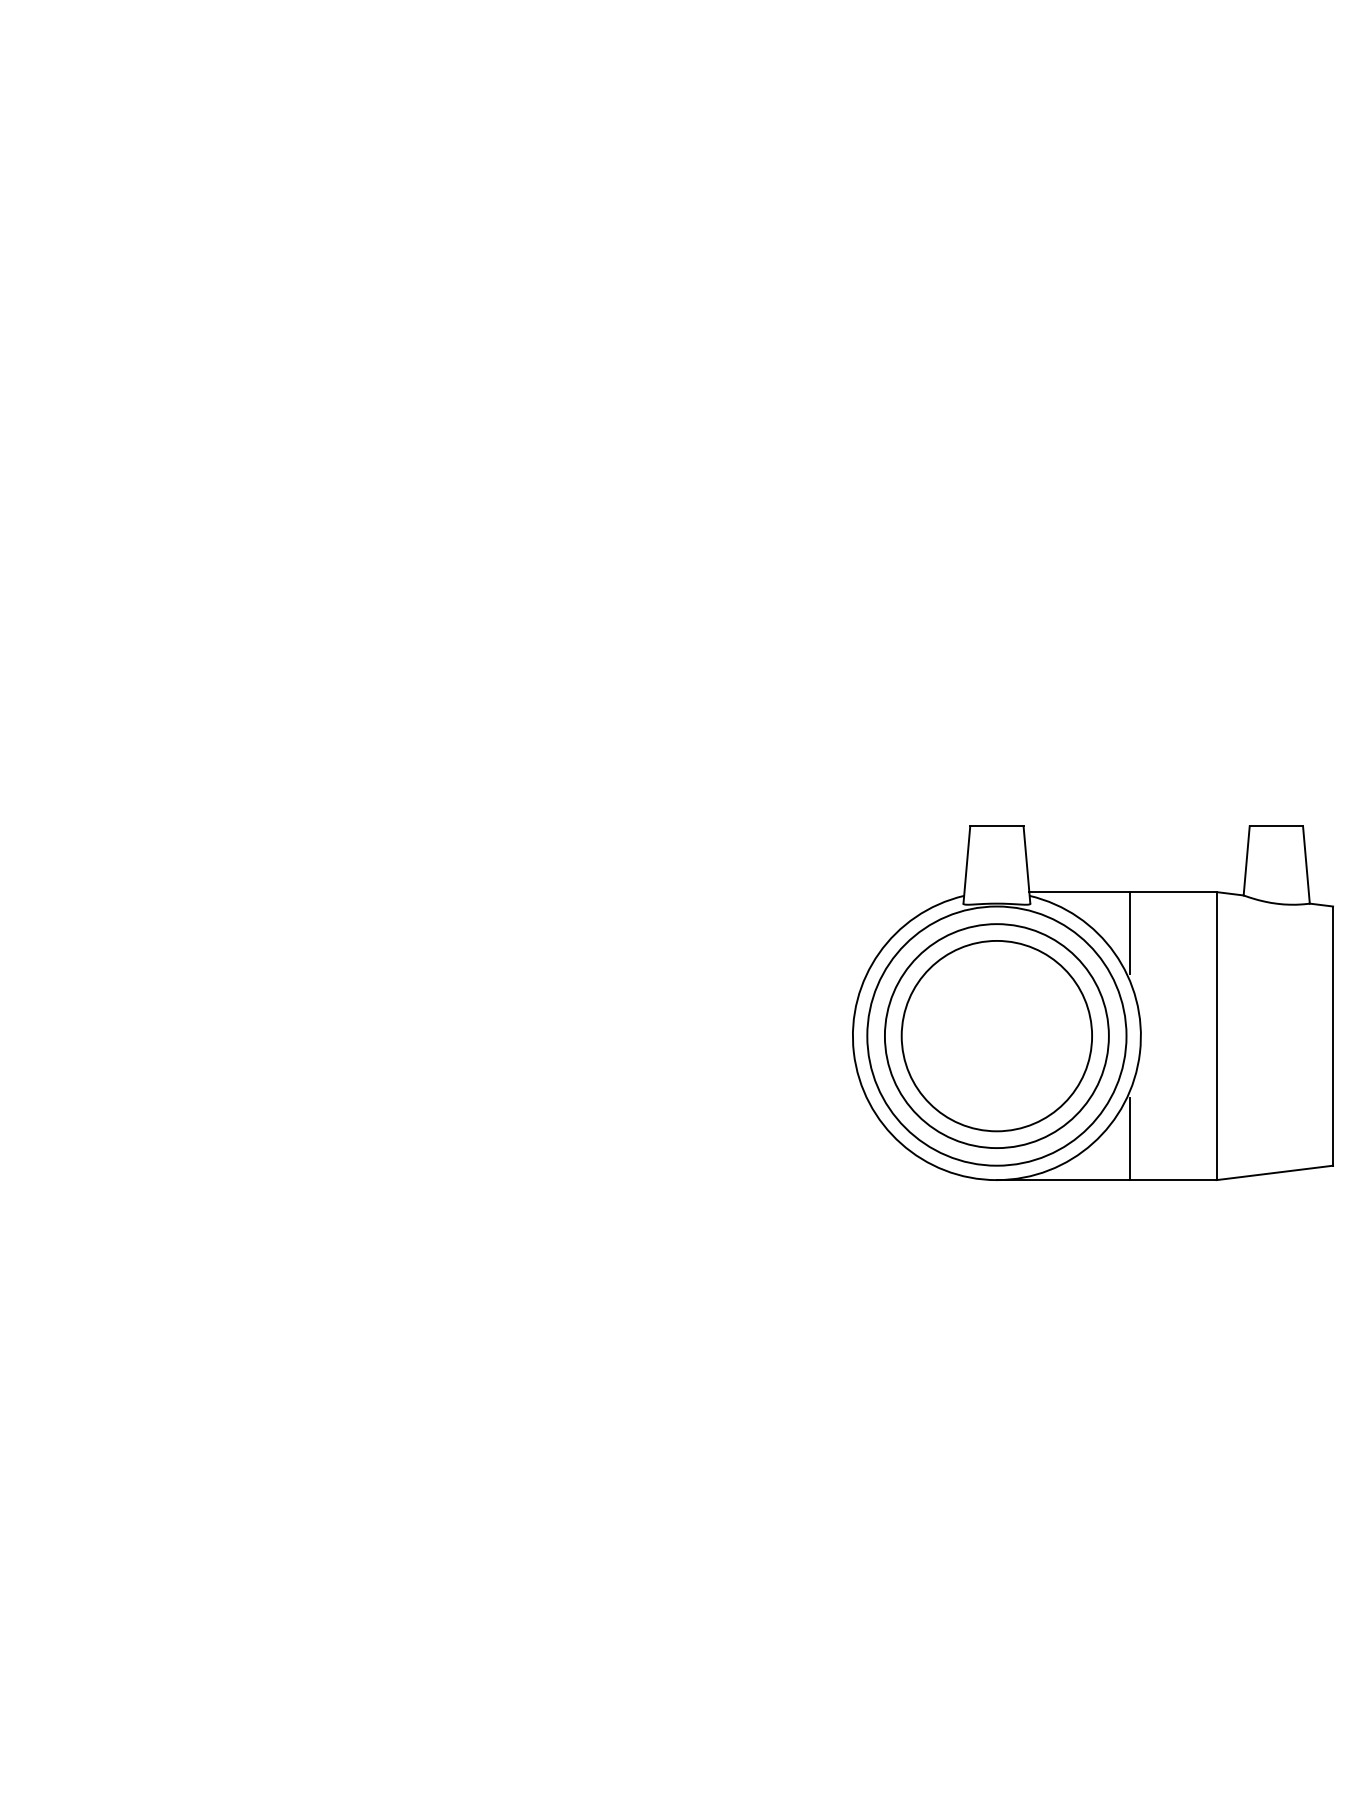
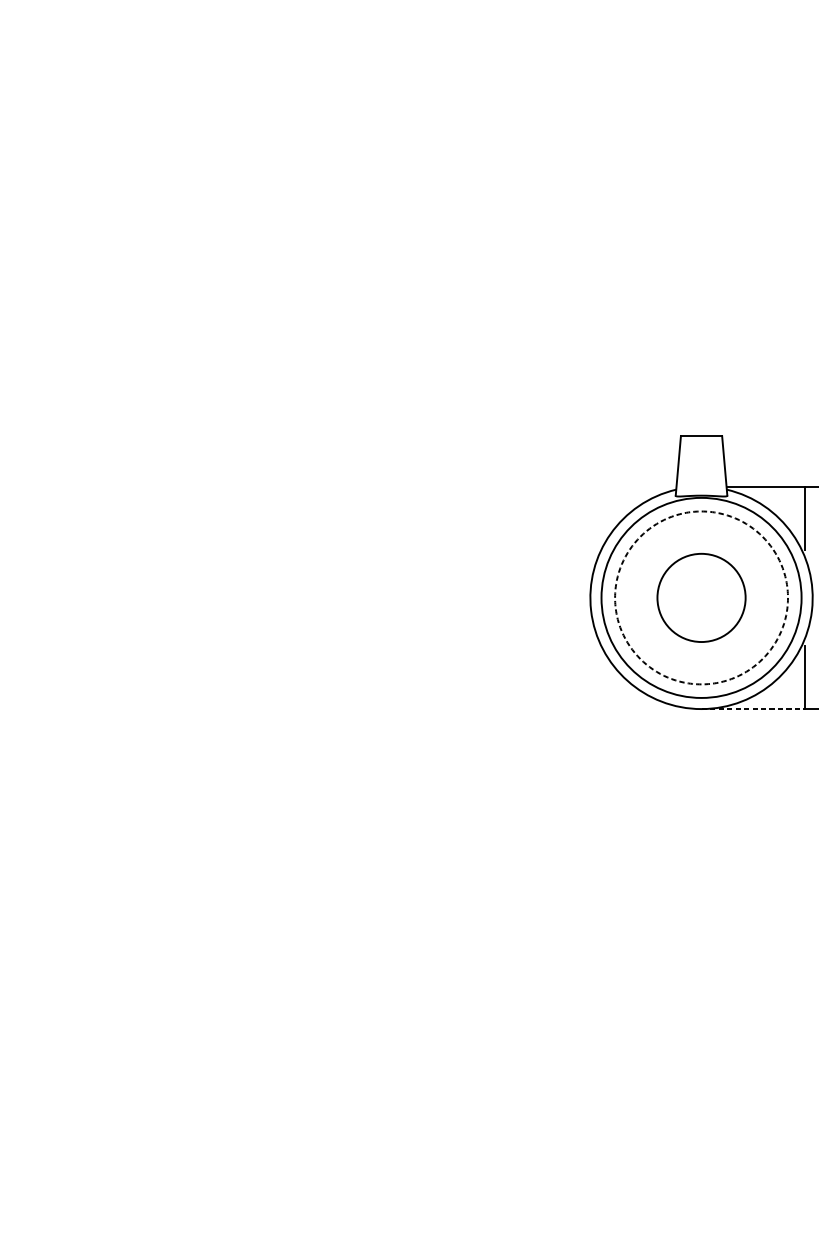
circle: (996, 1035) -> (701, 597), size x0.6
circle: (996, 1036) -> (701, 598), solid -> dashed
line: (1063, 1180) -> (752, 709), solid -> dashed

